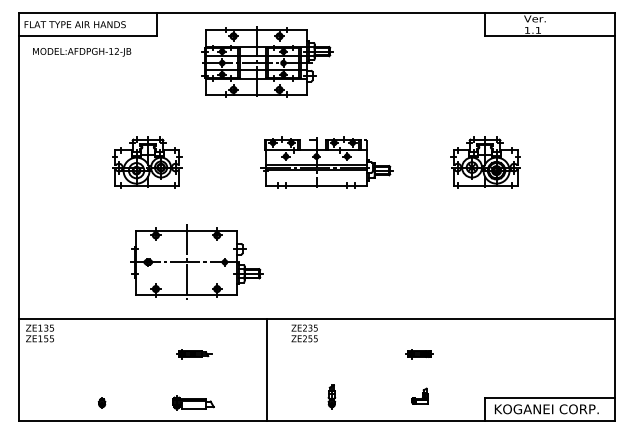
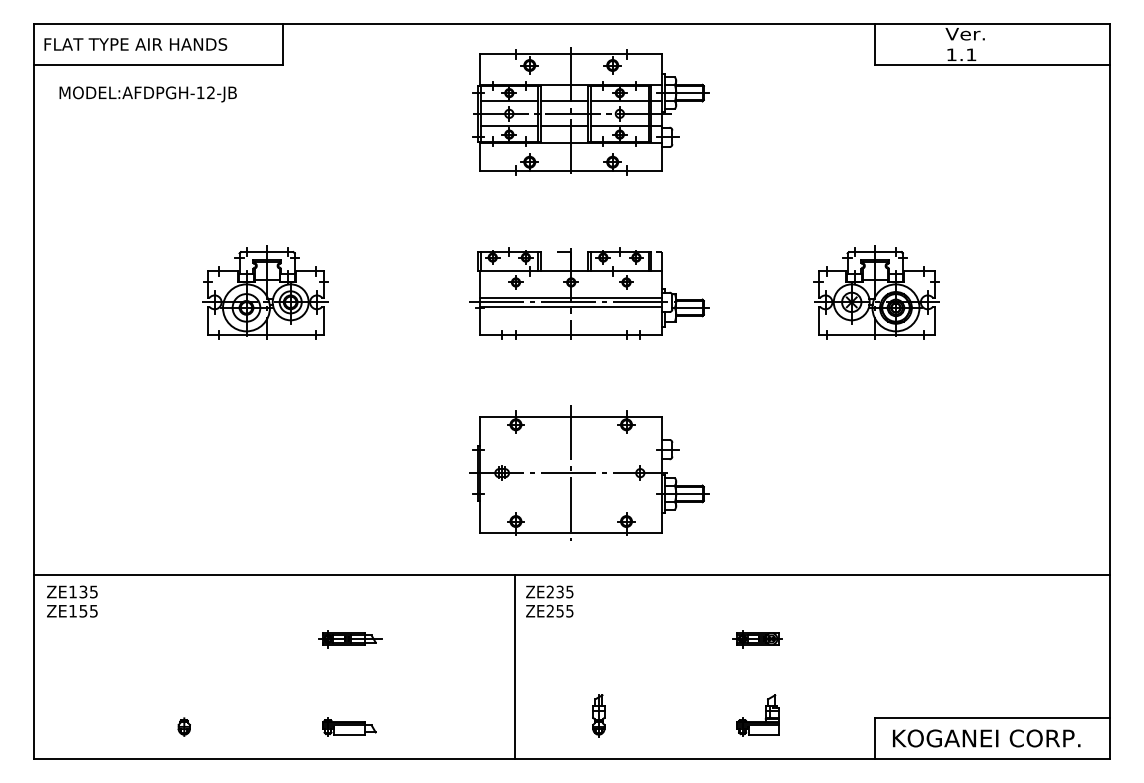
part: (267, 61) -> (590, 110), moved
part: (196, 261) -> (589, 471), moved
line: (266, 369) -> (515, 666), moved
part: (419, 396) -> (756, 715), size x1.43
part: (193, 402) -> (349, 726), size x0.71

